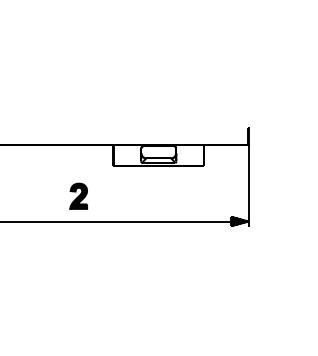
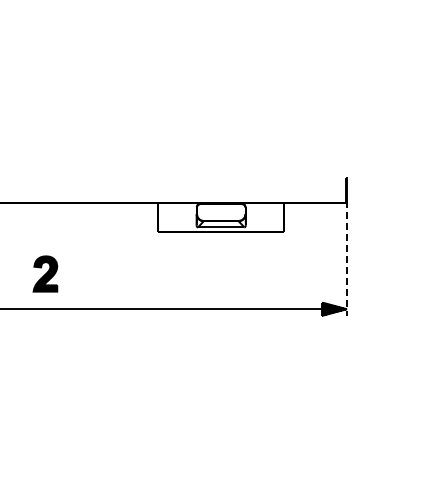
line: (249, 185) -> (347, 259), solid -> dashed
part: (78, 195) -> (45, 273), moved

